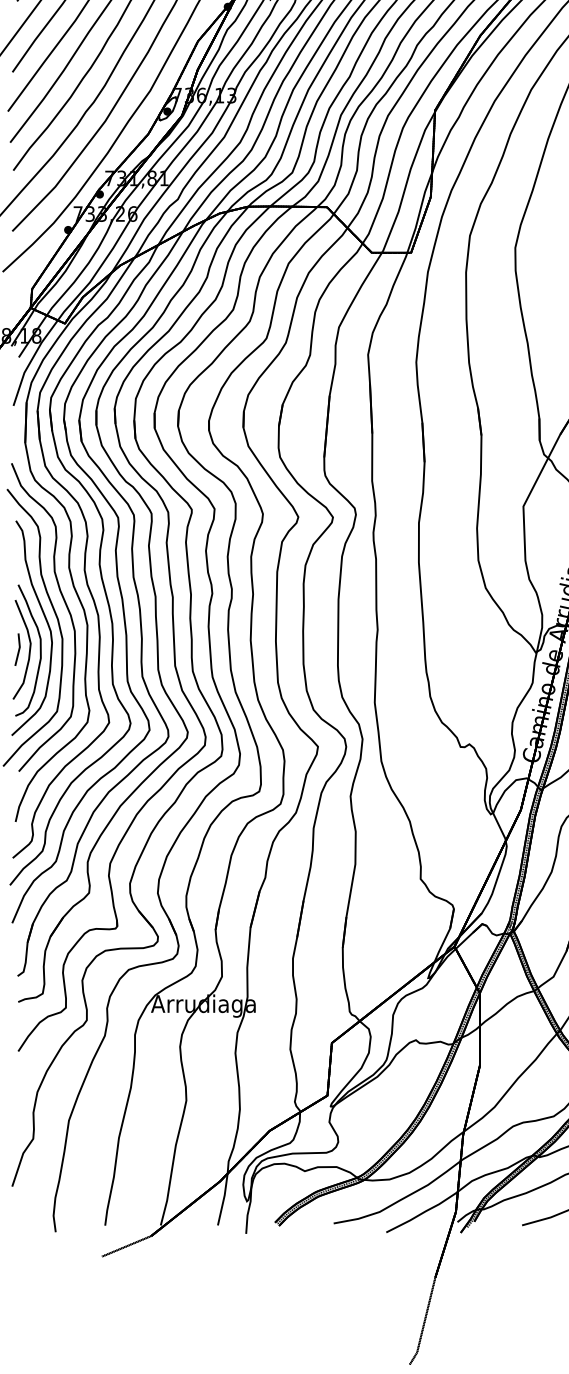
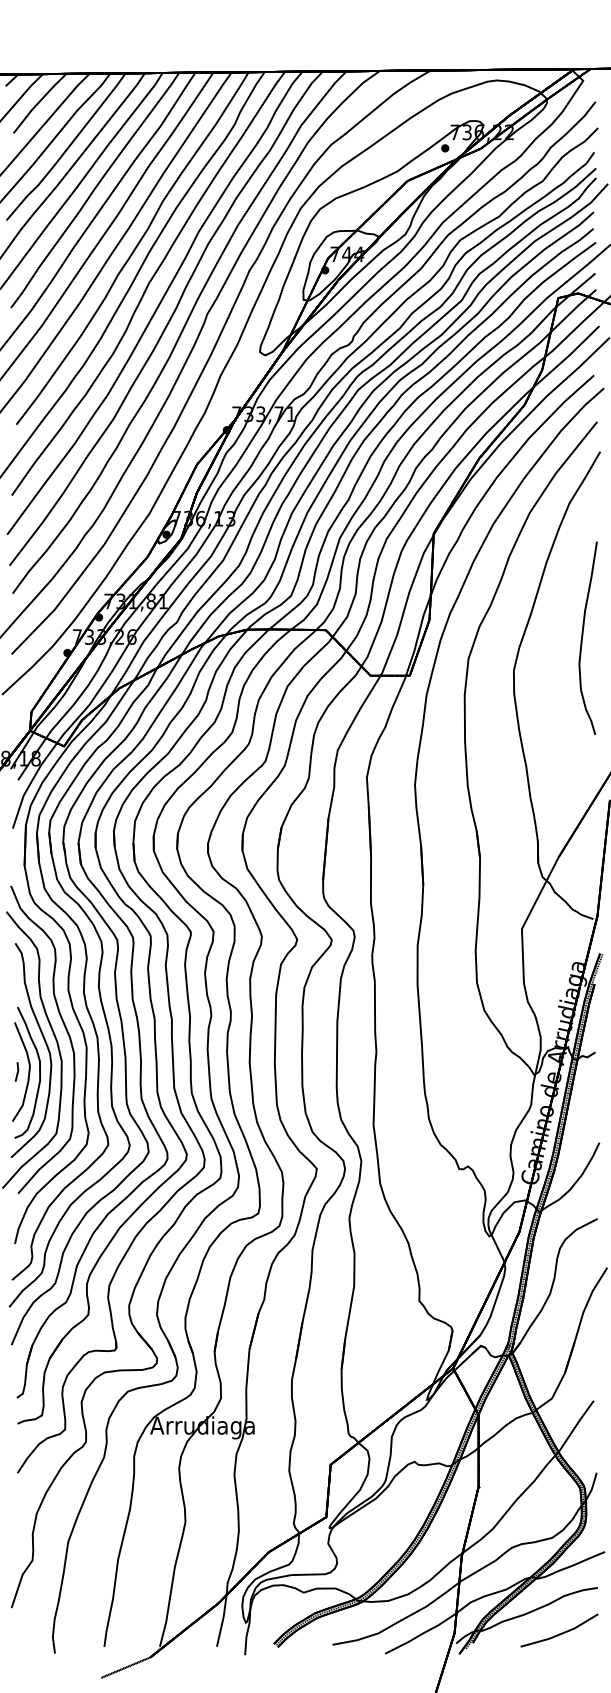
part: (17, 649) -> (16, 1071), size x0.6

